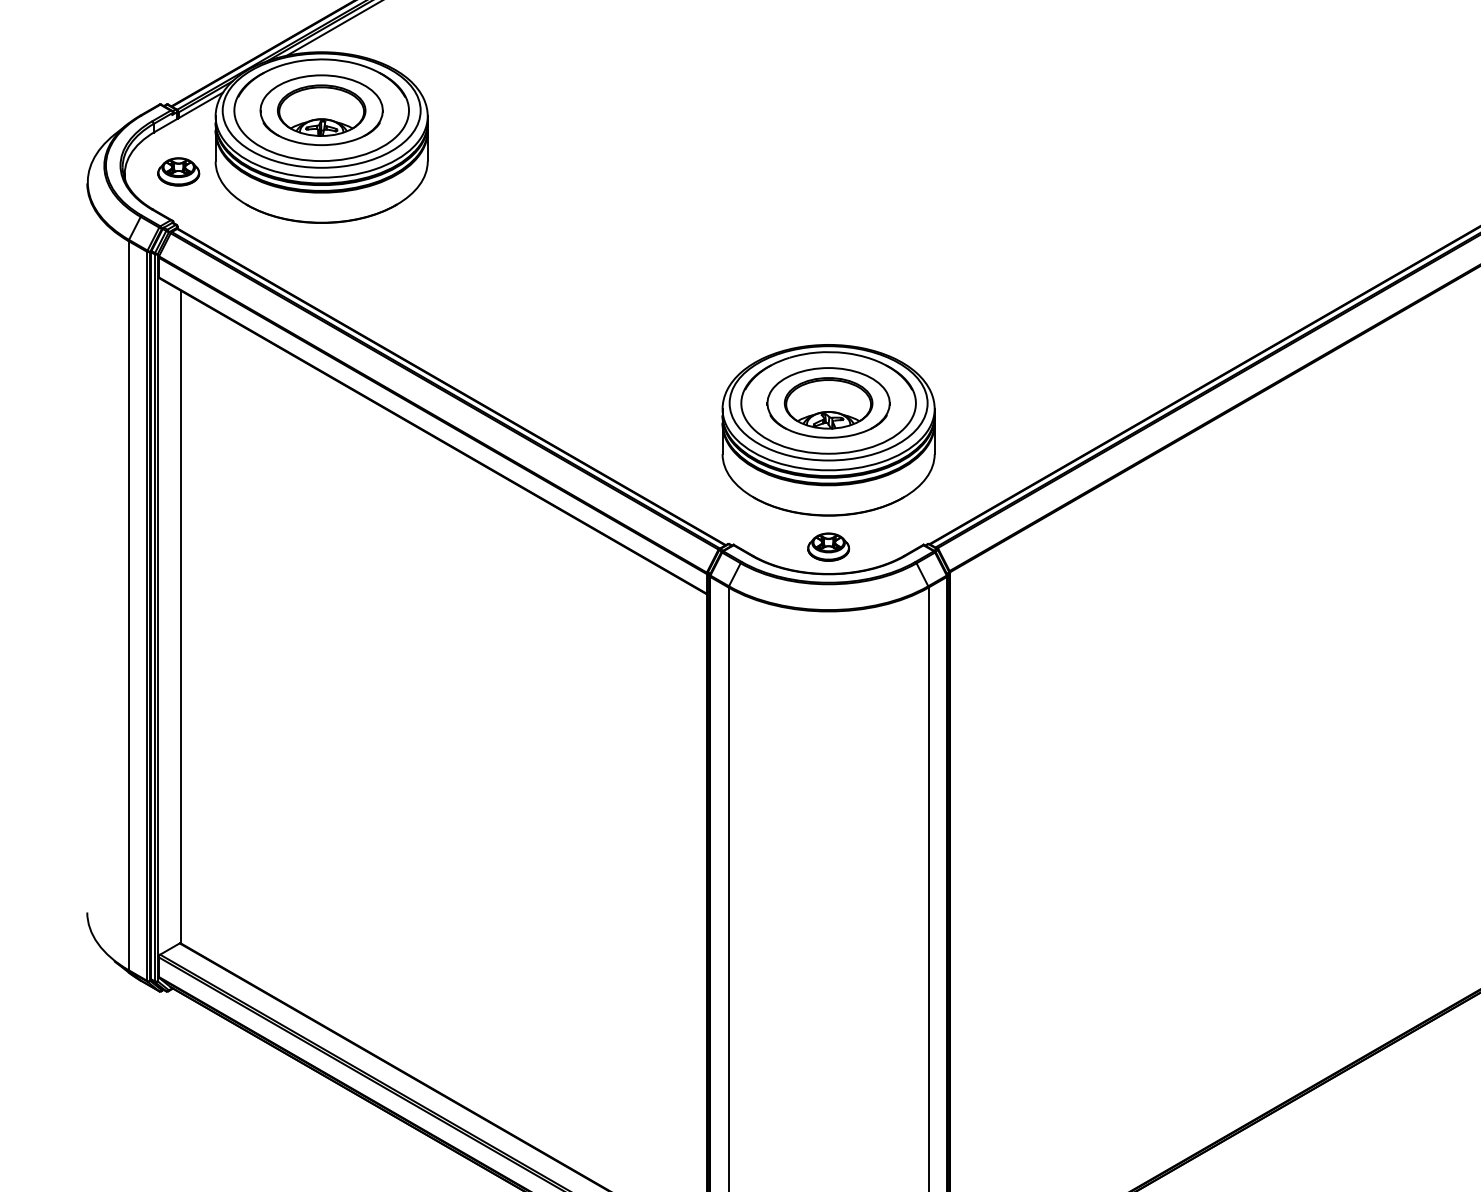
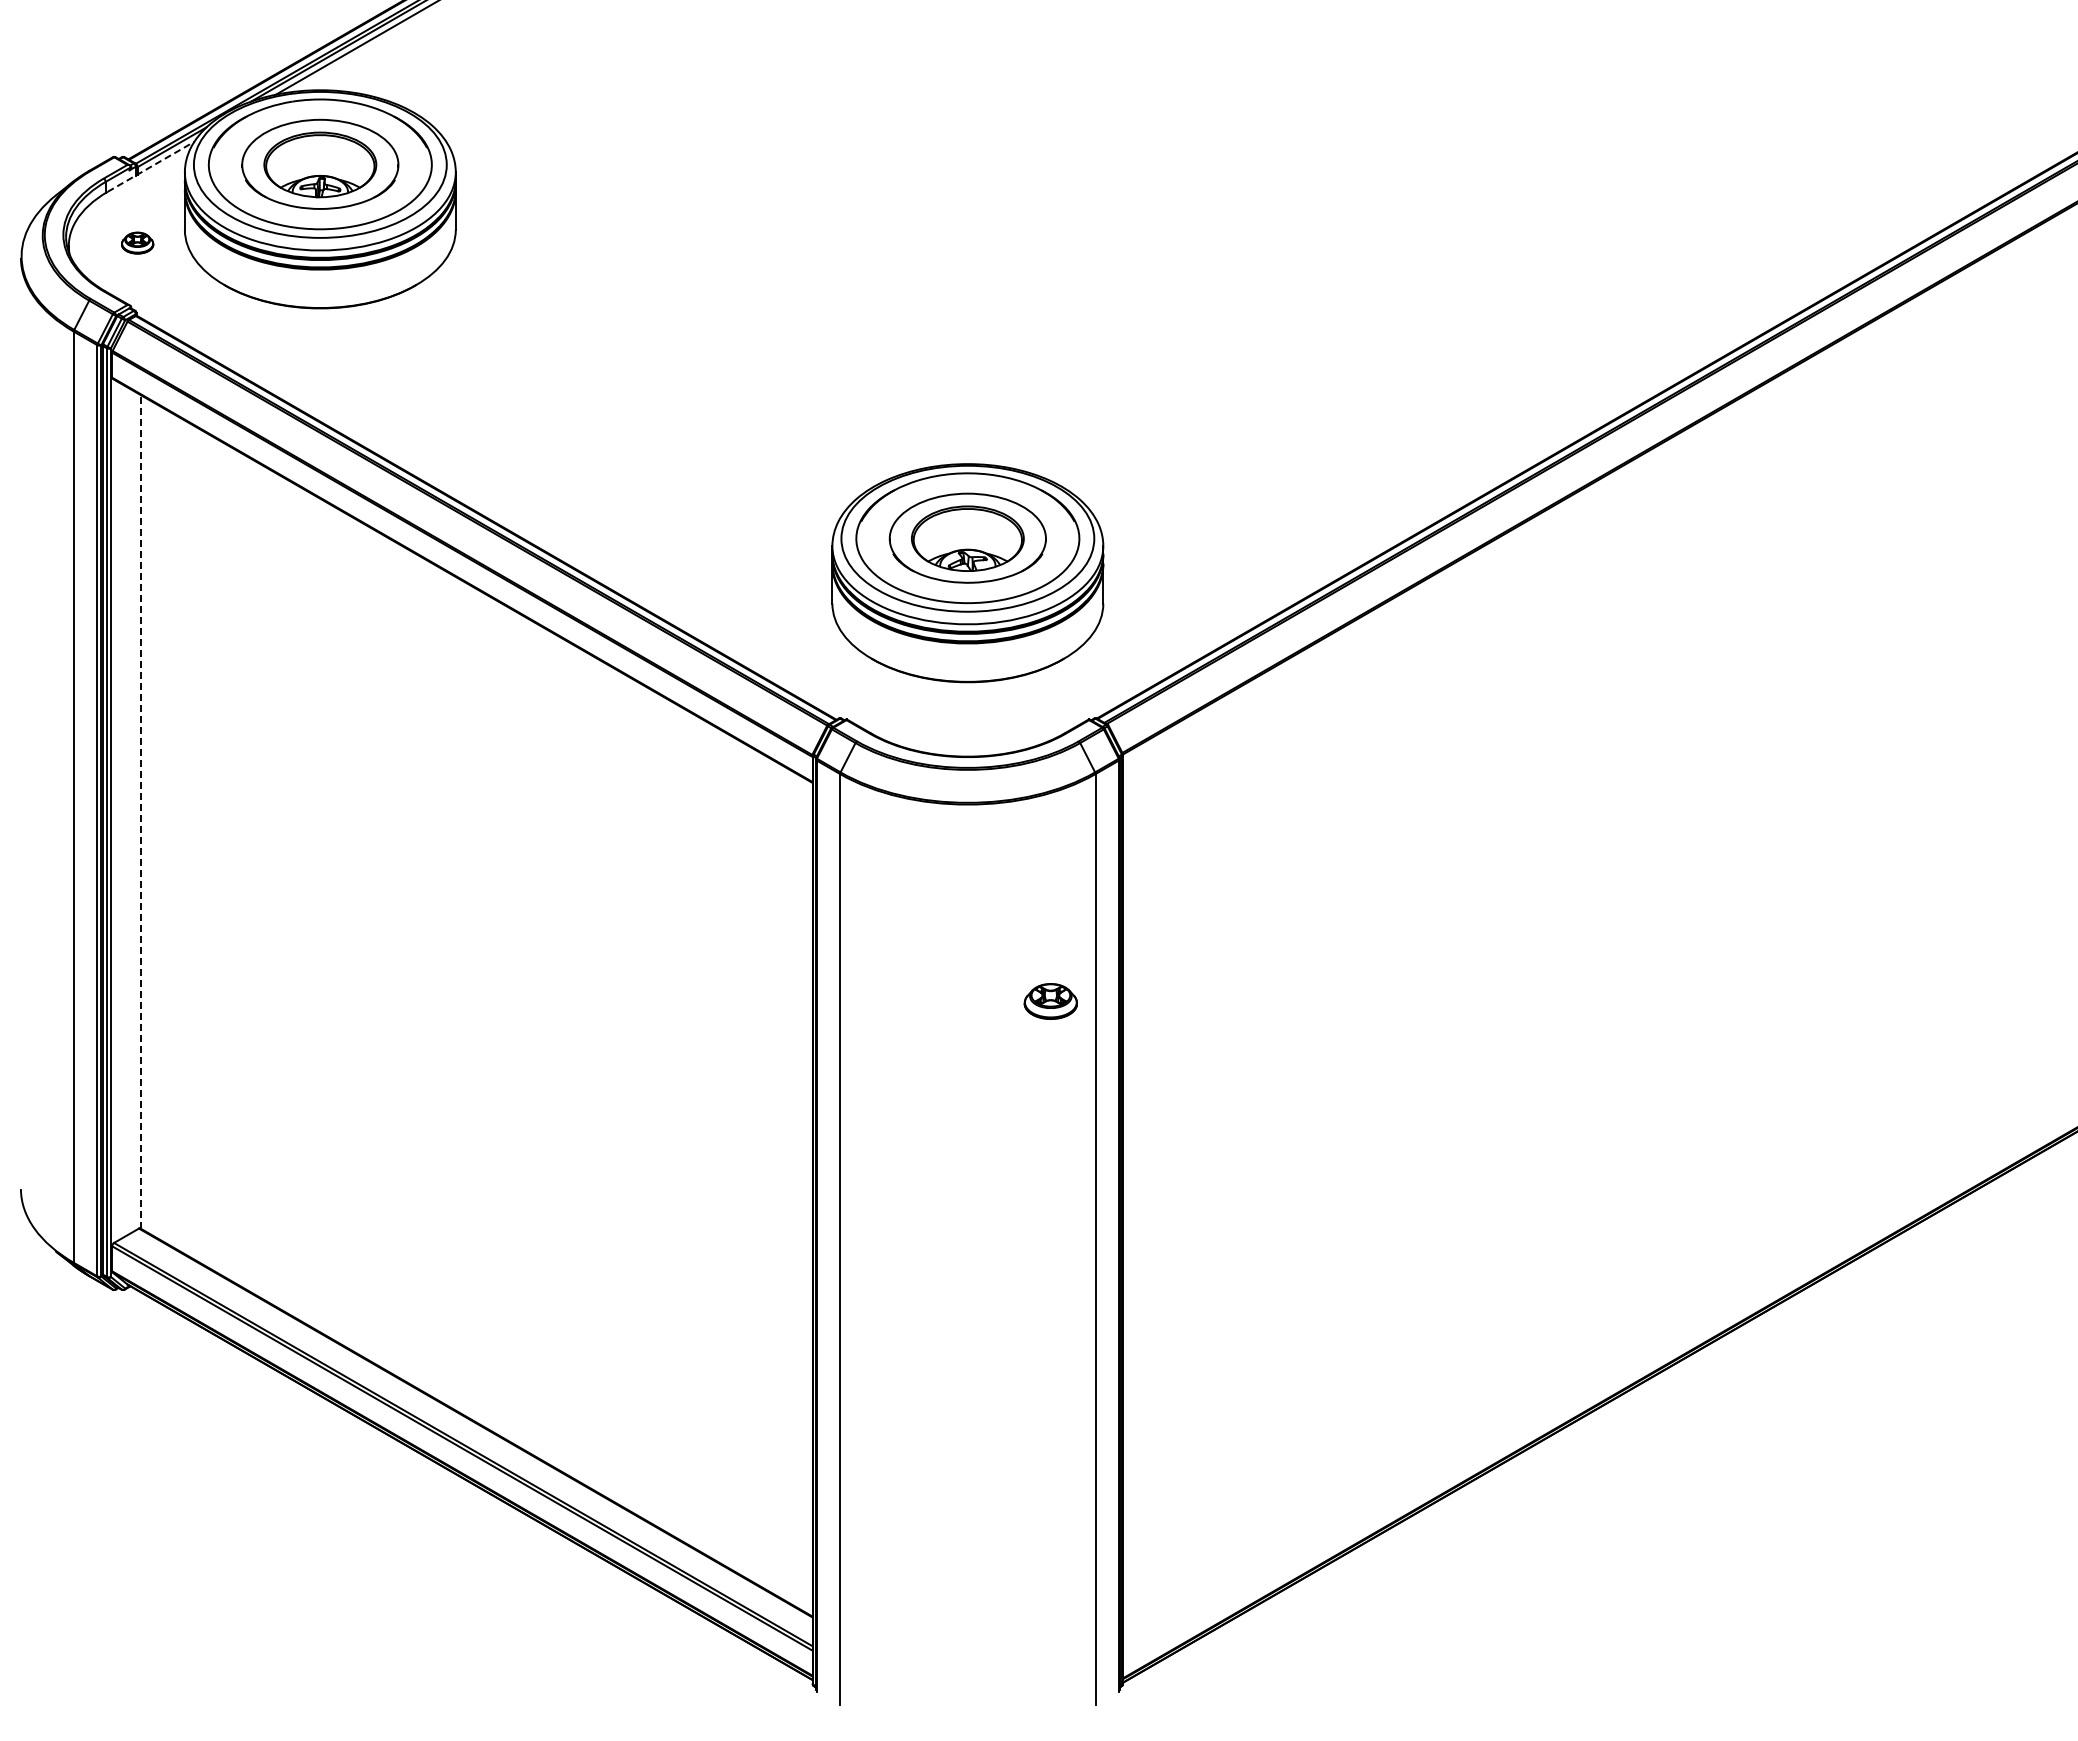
line: (189, 111) -> (151, 166), solid -> dashed
part: (178, 171) -> (137, 242), size x0.6
part: (828, 547) -> (1050, 1001), moved
line: (180, 616) -> (140, 811), solid -> dashed

